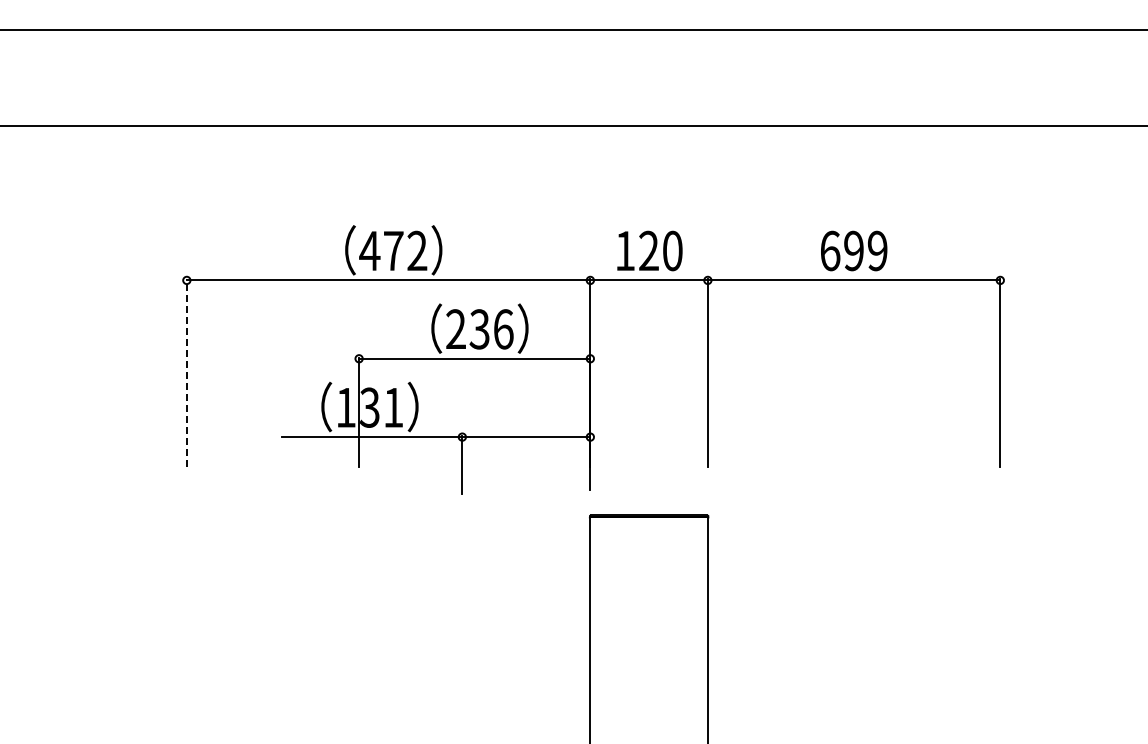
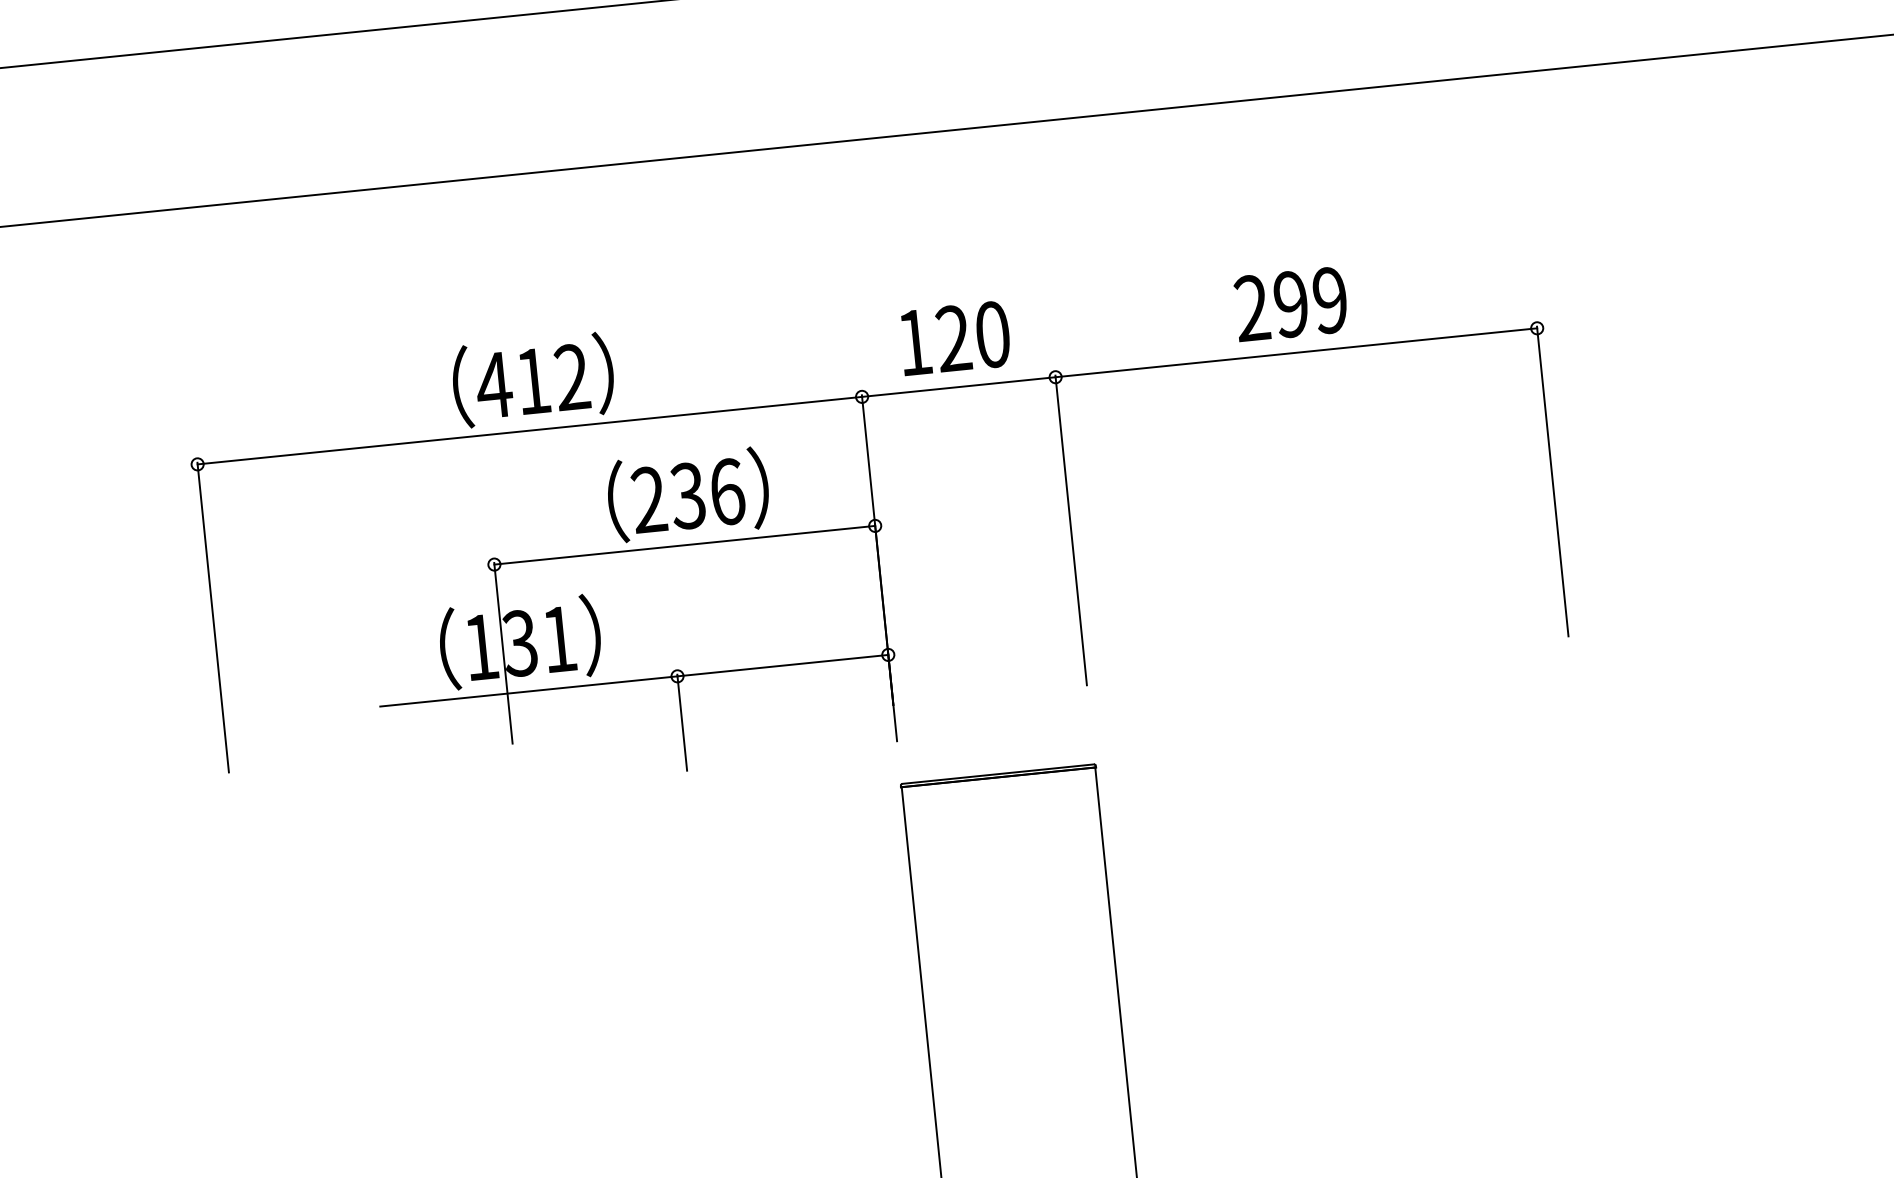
text: (393, 250) -> (532, 380), 472 -> 412
text: (830, 250) -> (1252, 307), 699 -> 299
line: (186, 372) -> (212, 616), dashed -> solid

